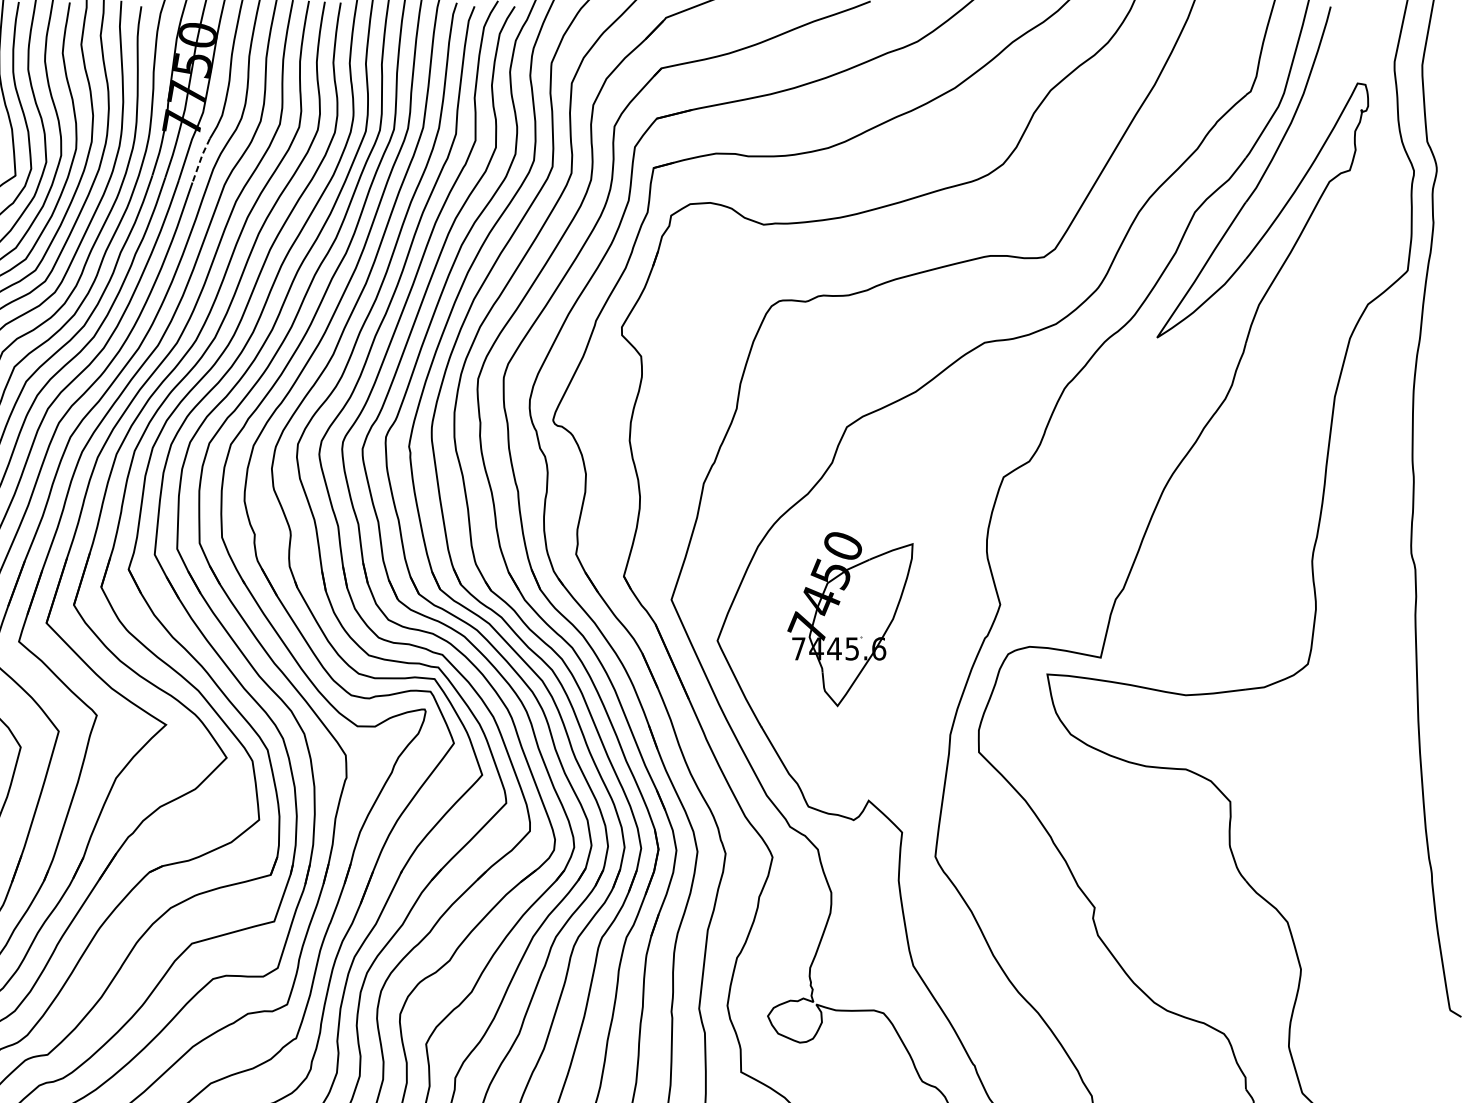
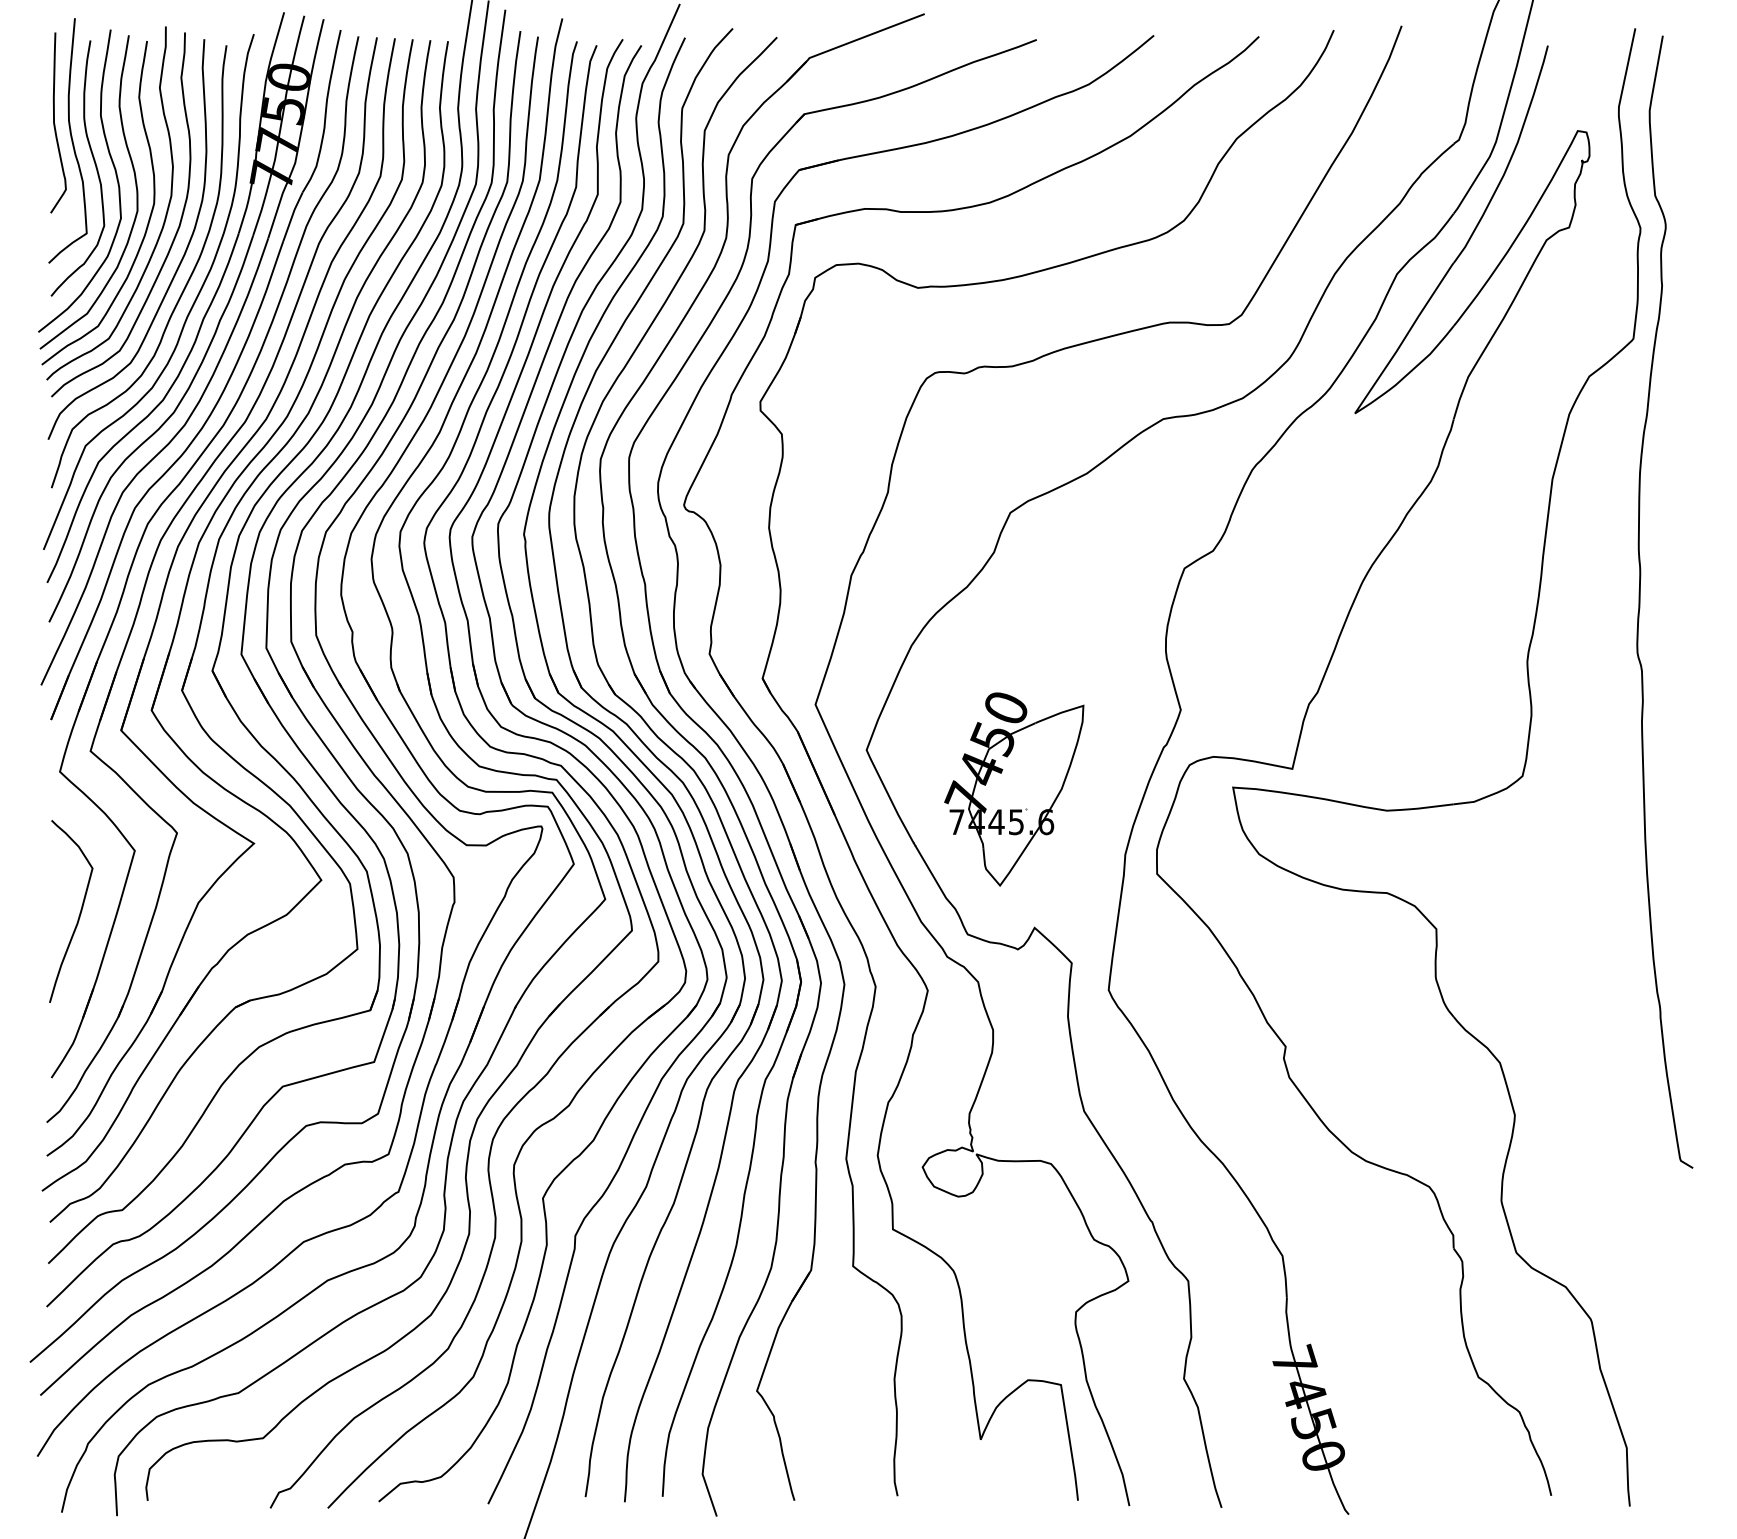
line: (200, 160) -> (292, 216), dashed -> solid
part: (850, 619) -> (1014, 789), moved

